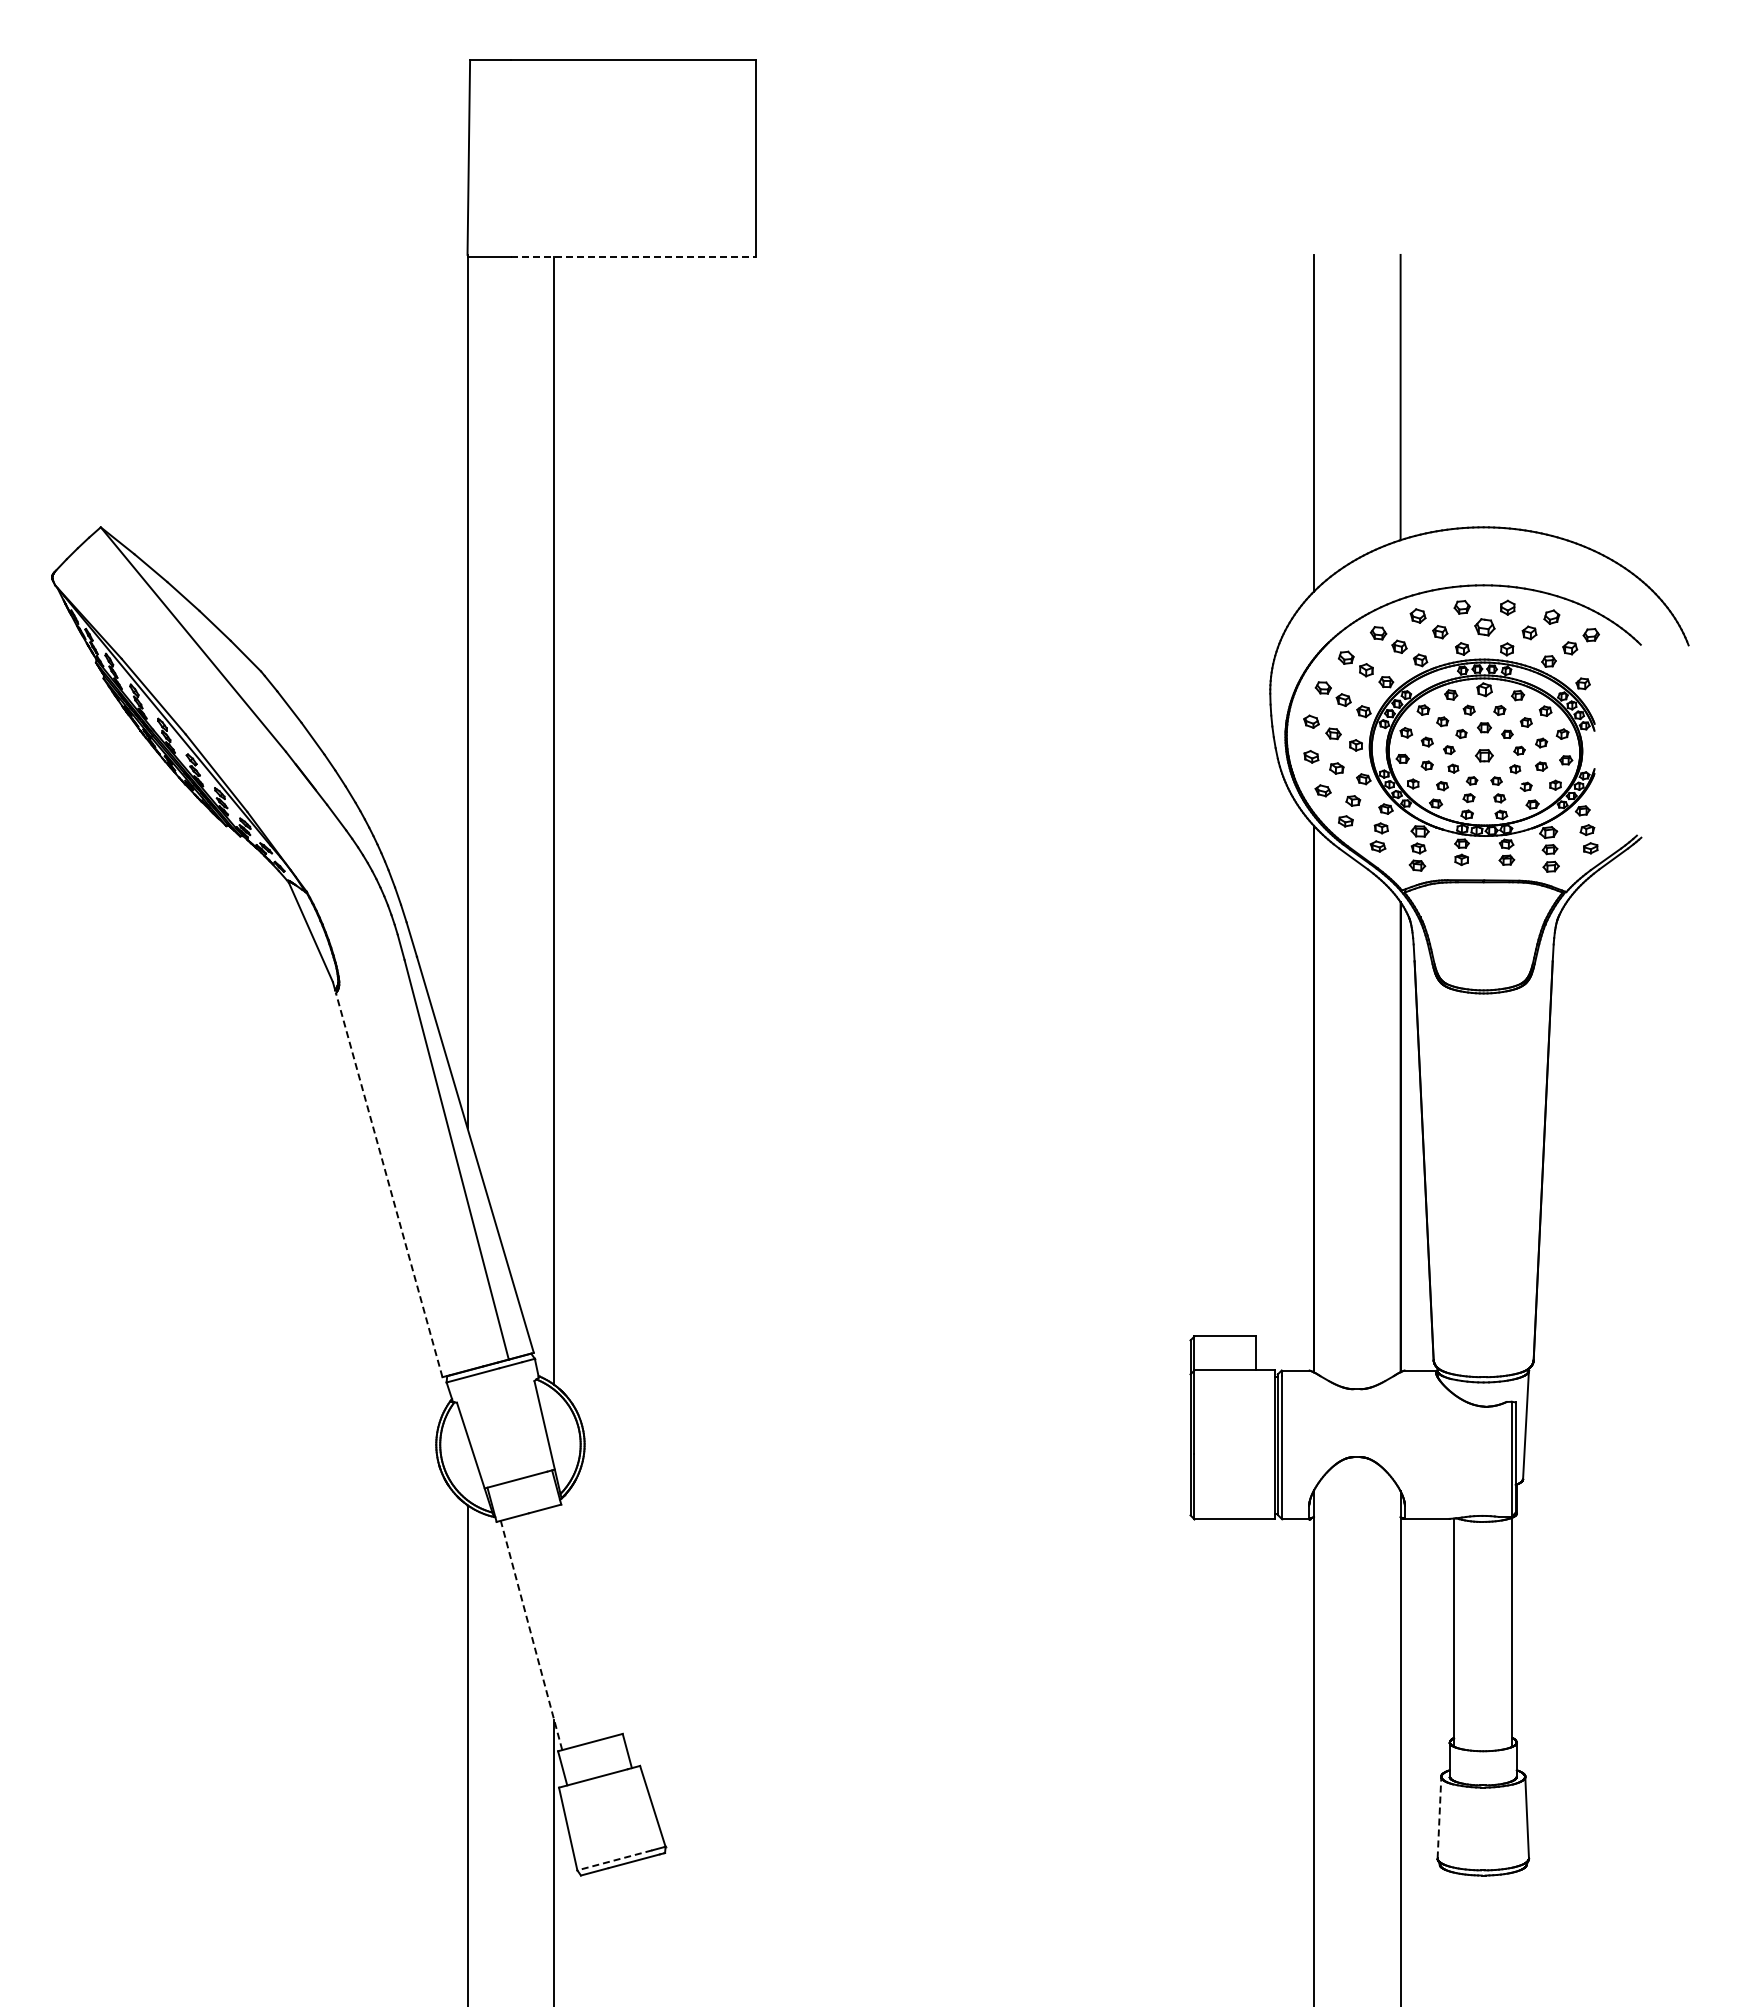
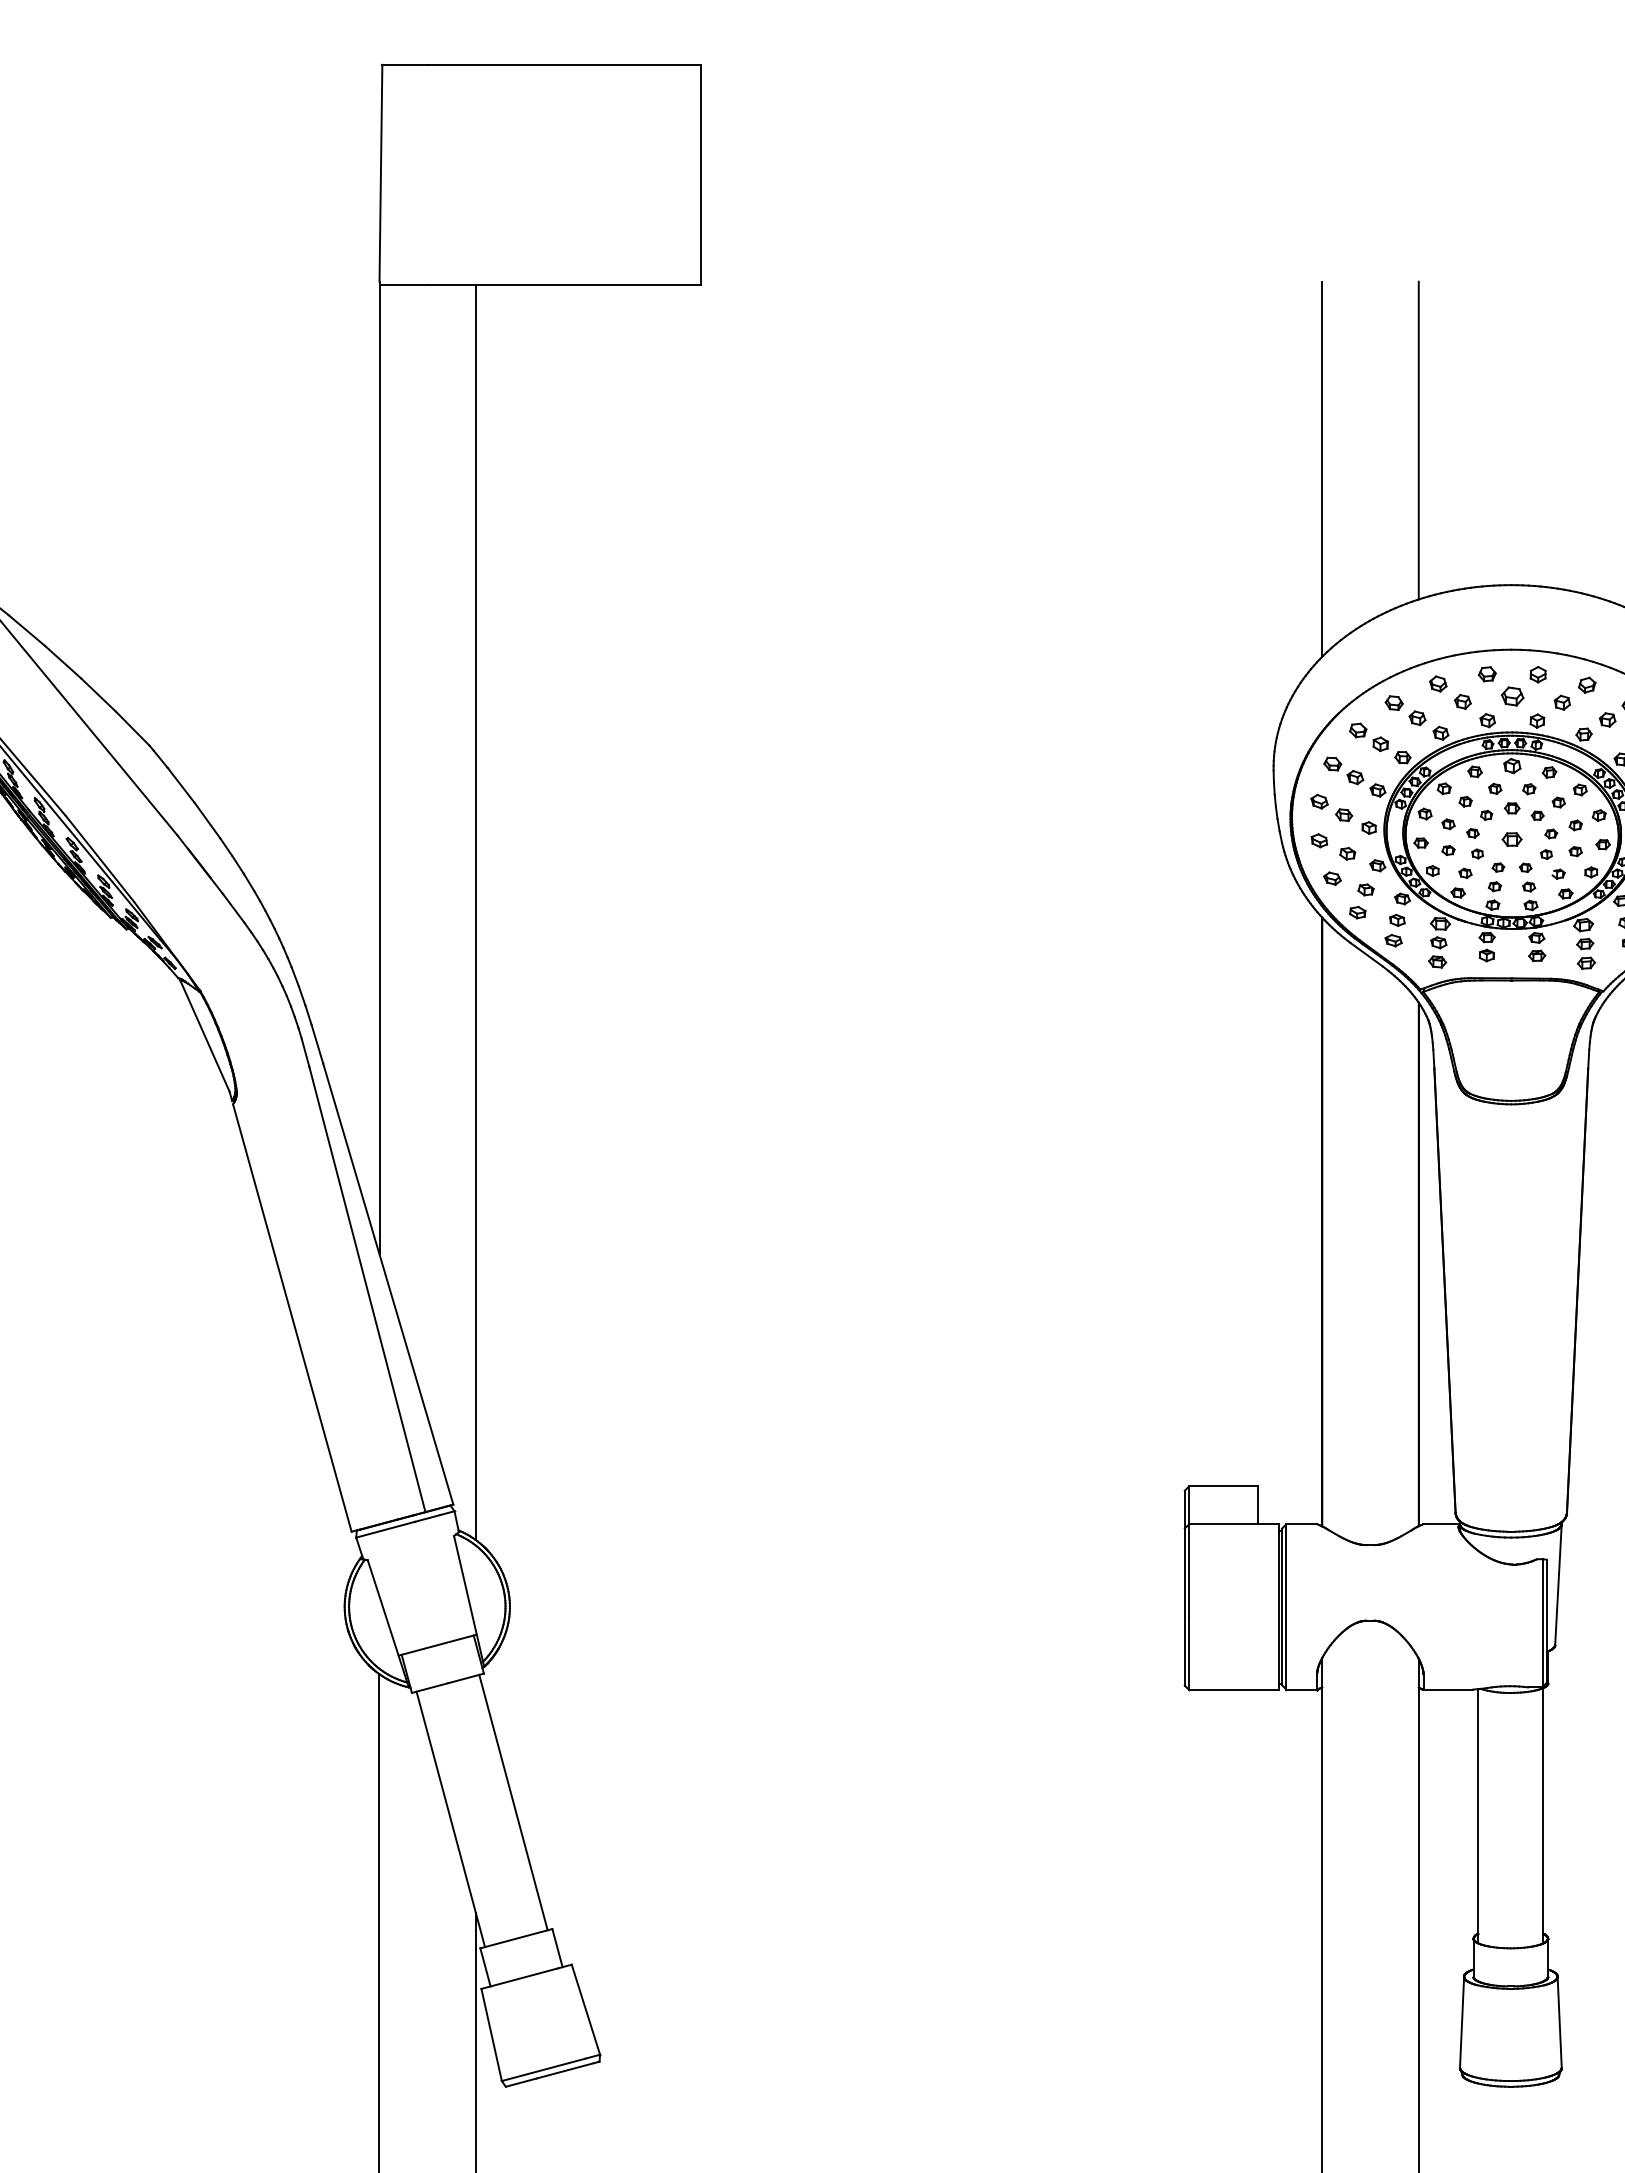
line: (633, 257) -> (564, 284), dashed -> solid
line: (389, 1184) -> (292, 1317), dashed -> solid
line: (587, 1620) -> (513, 1802), added
line: (531, 1635) -> (450, 1819), dashed -> solid
line: (1439, 1817) -> (1462, 2022), dashed -> solid
line: (614, 1860) -> (543, 2070), dashed -> solid

